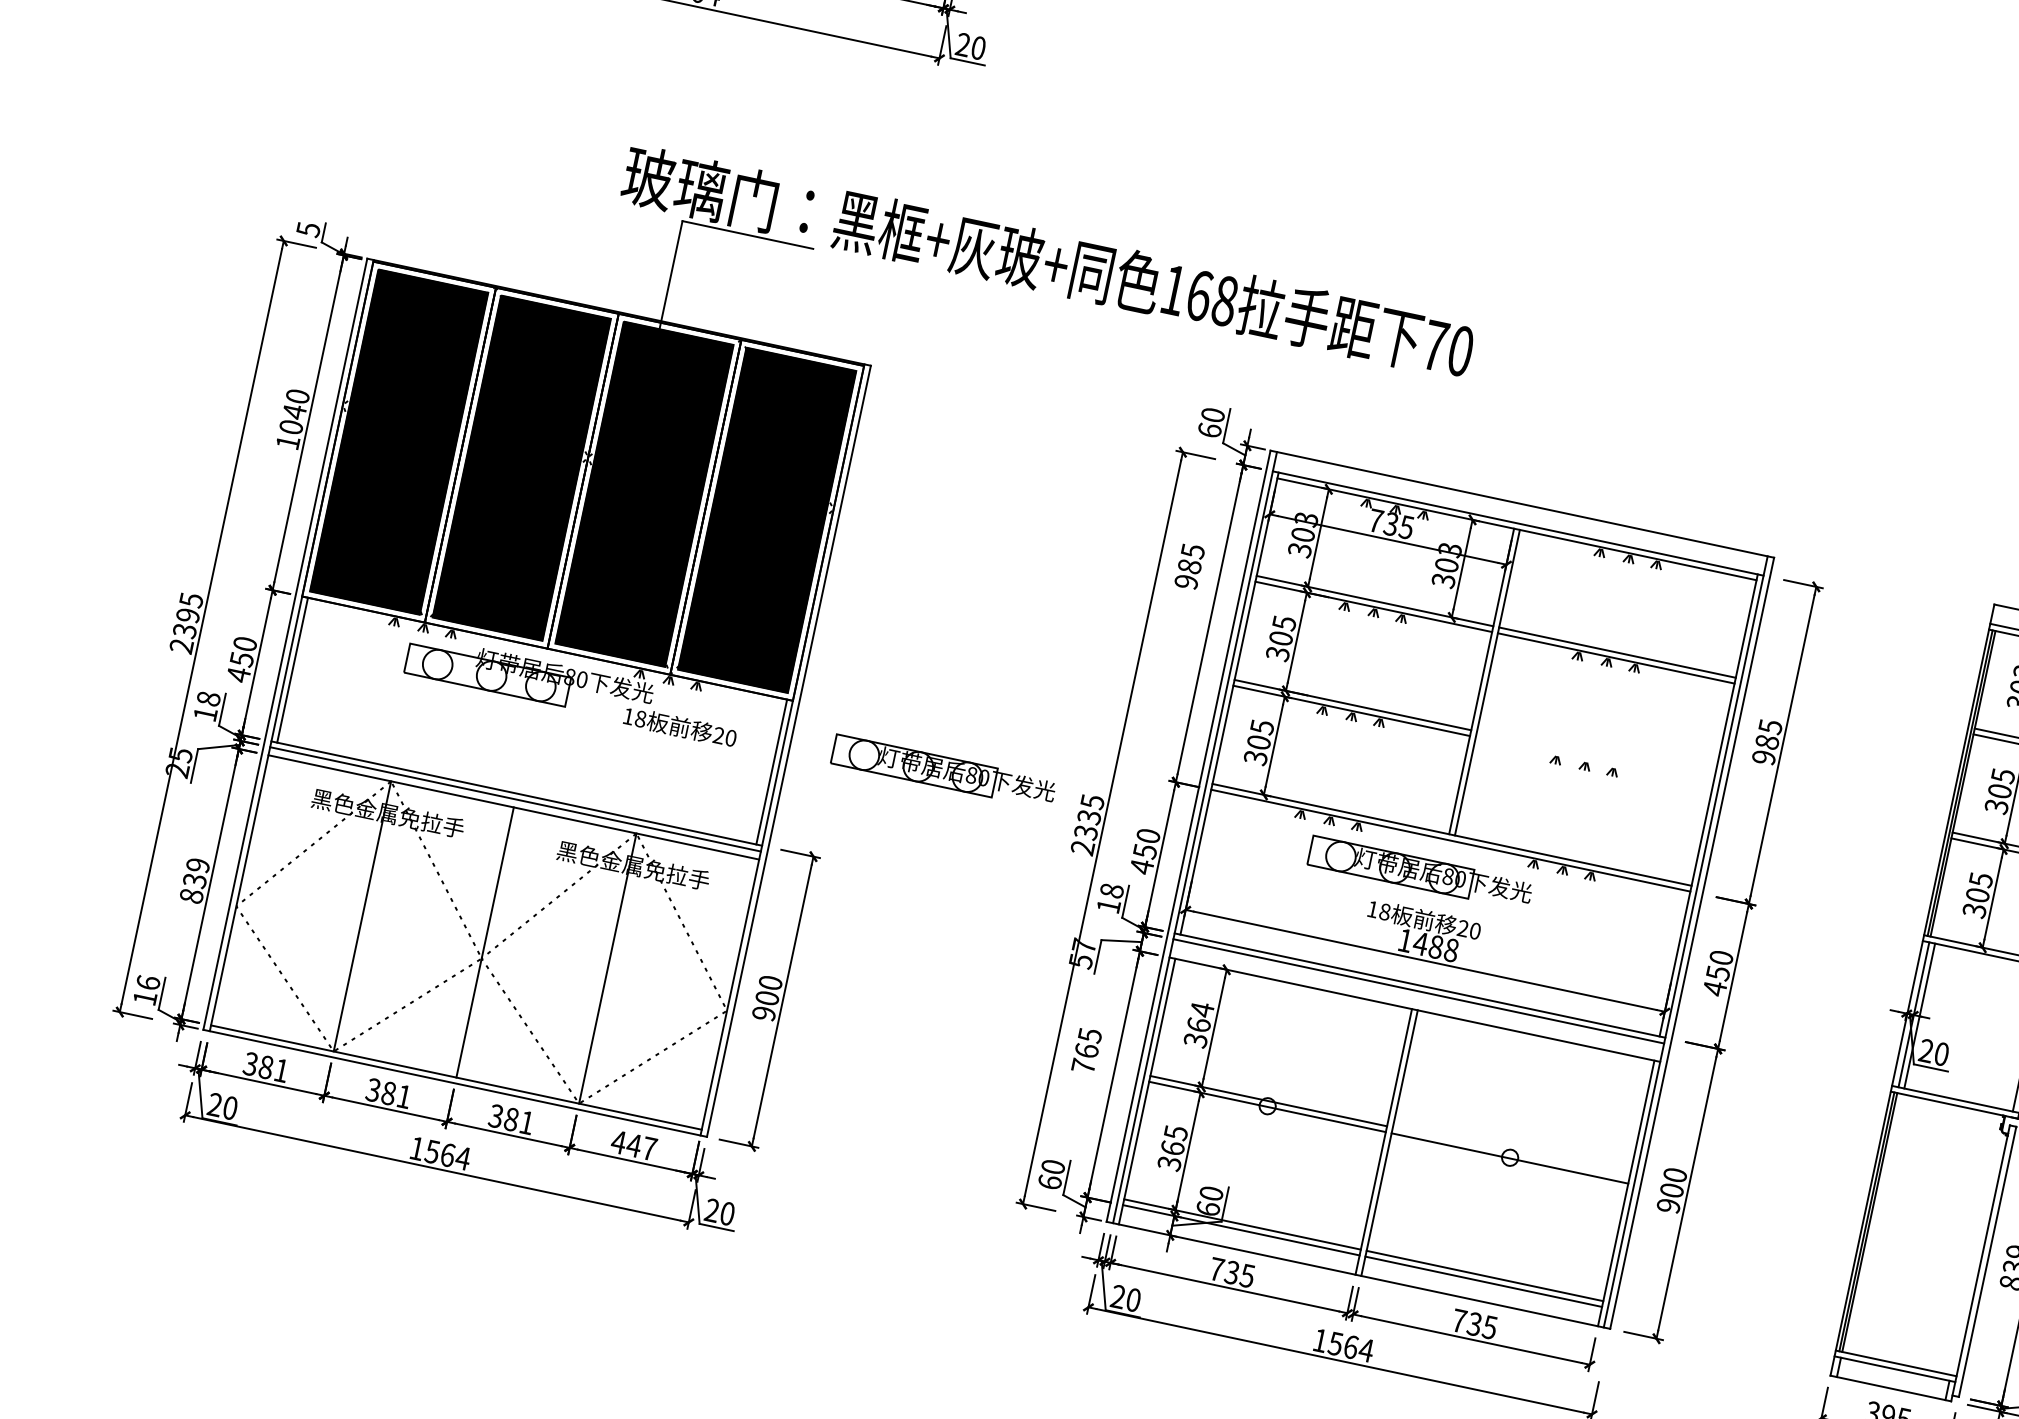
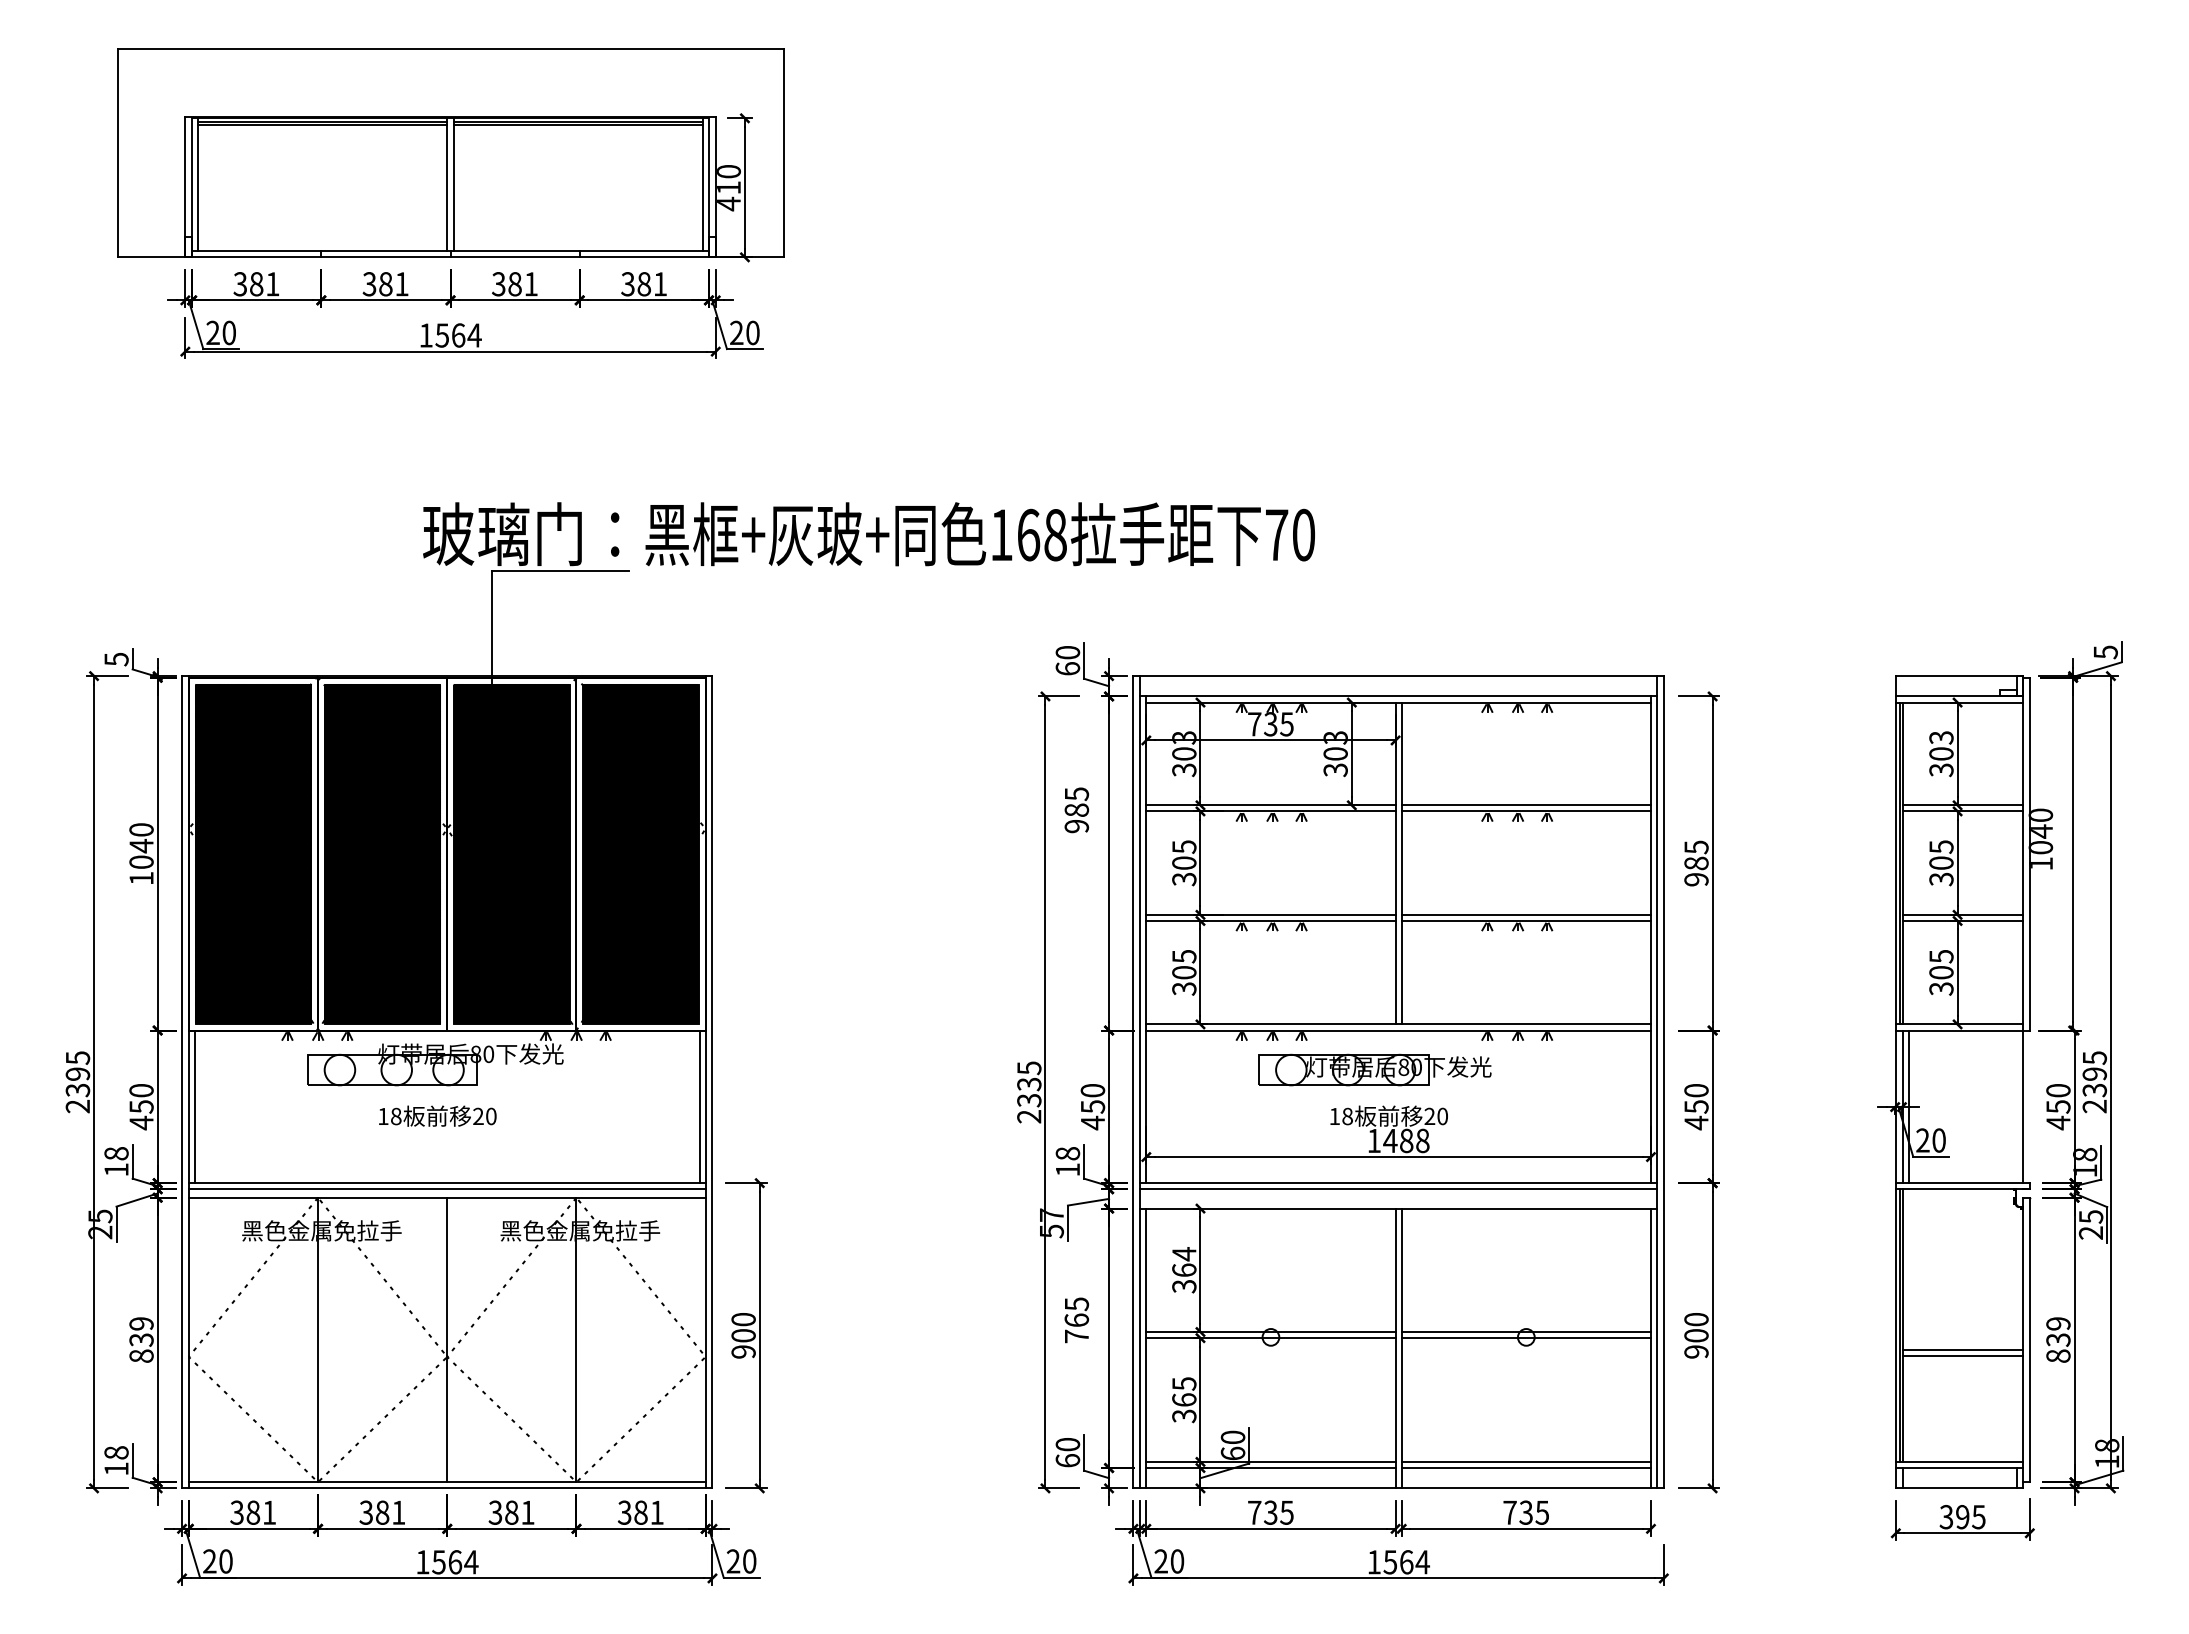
text: (680, 726) -> (437, 1115), moved
line: (1594, 756) -> (1525, 914), added
line: (1593, 761) -> (1525, 920), added
part: (943, 771) -> (872, 1069), removed
text: (148, 982) -> (116, 1452), 16 -> 18
text: (633, 1145) -> (640, 1512), 447 -> 381
line: (1510, 1152) -> (1525, 1332), added
line: (1921, 1257) -> (1962, 1349), added
line: (1920, 1263) -> (1962, 1356), added

